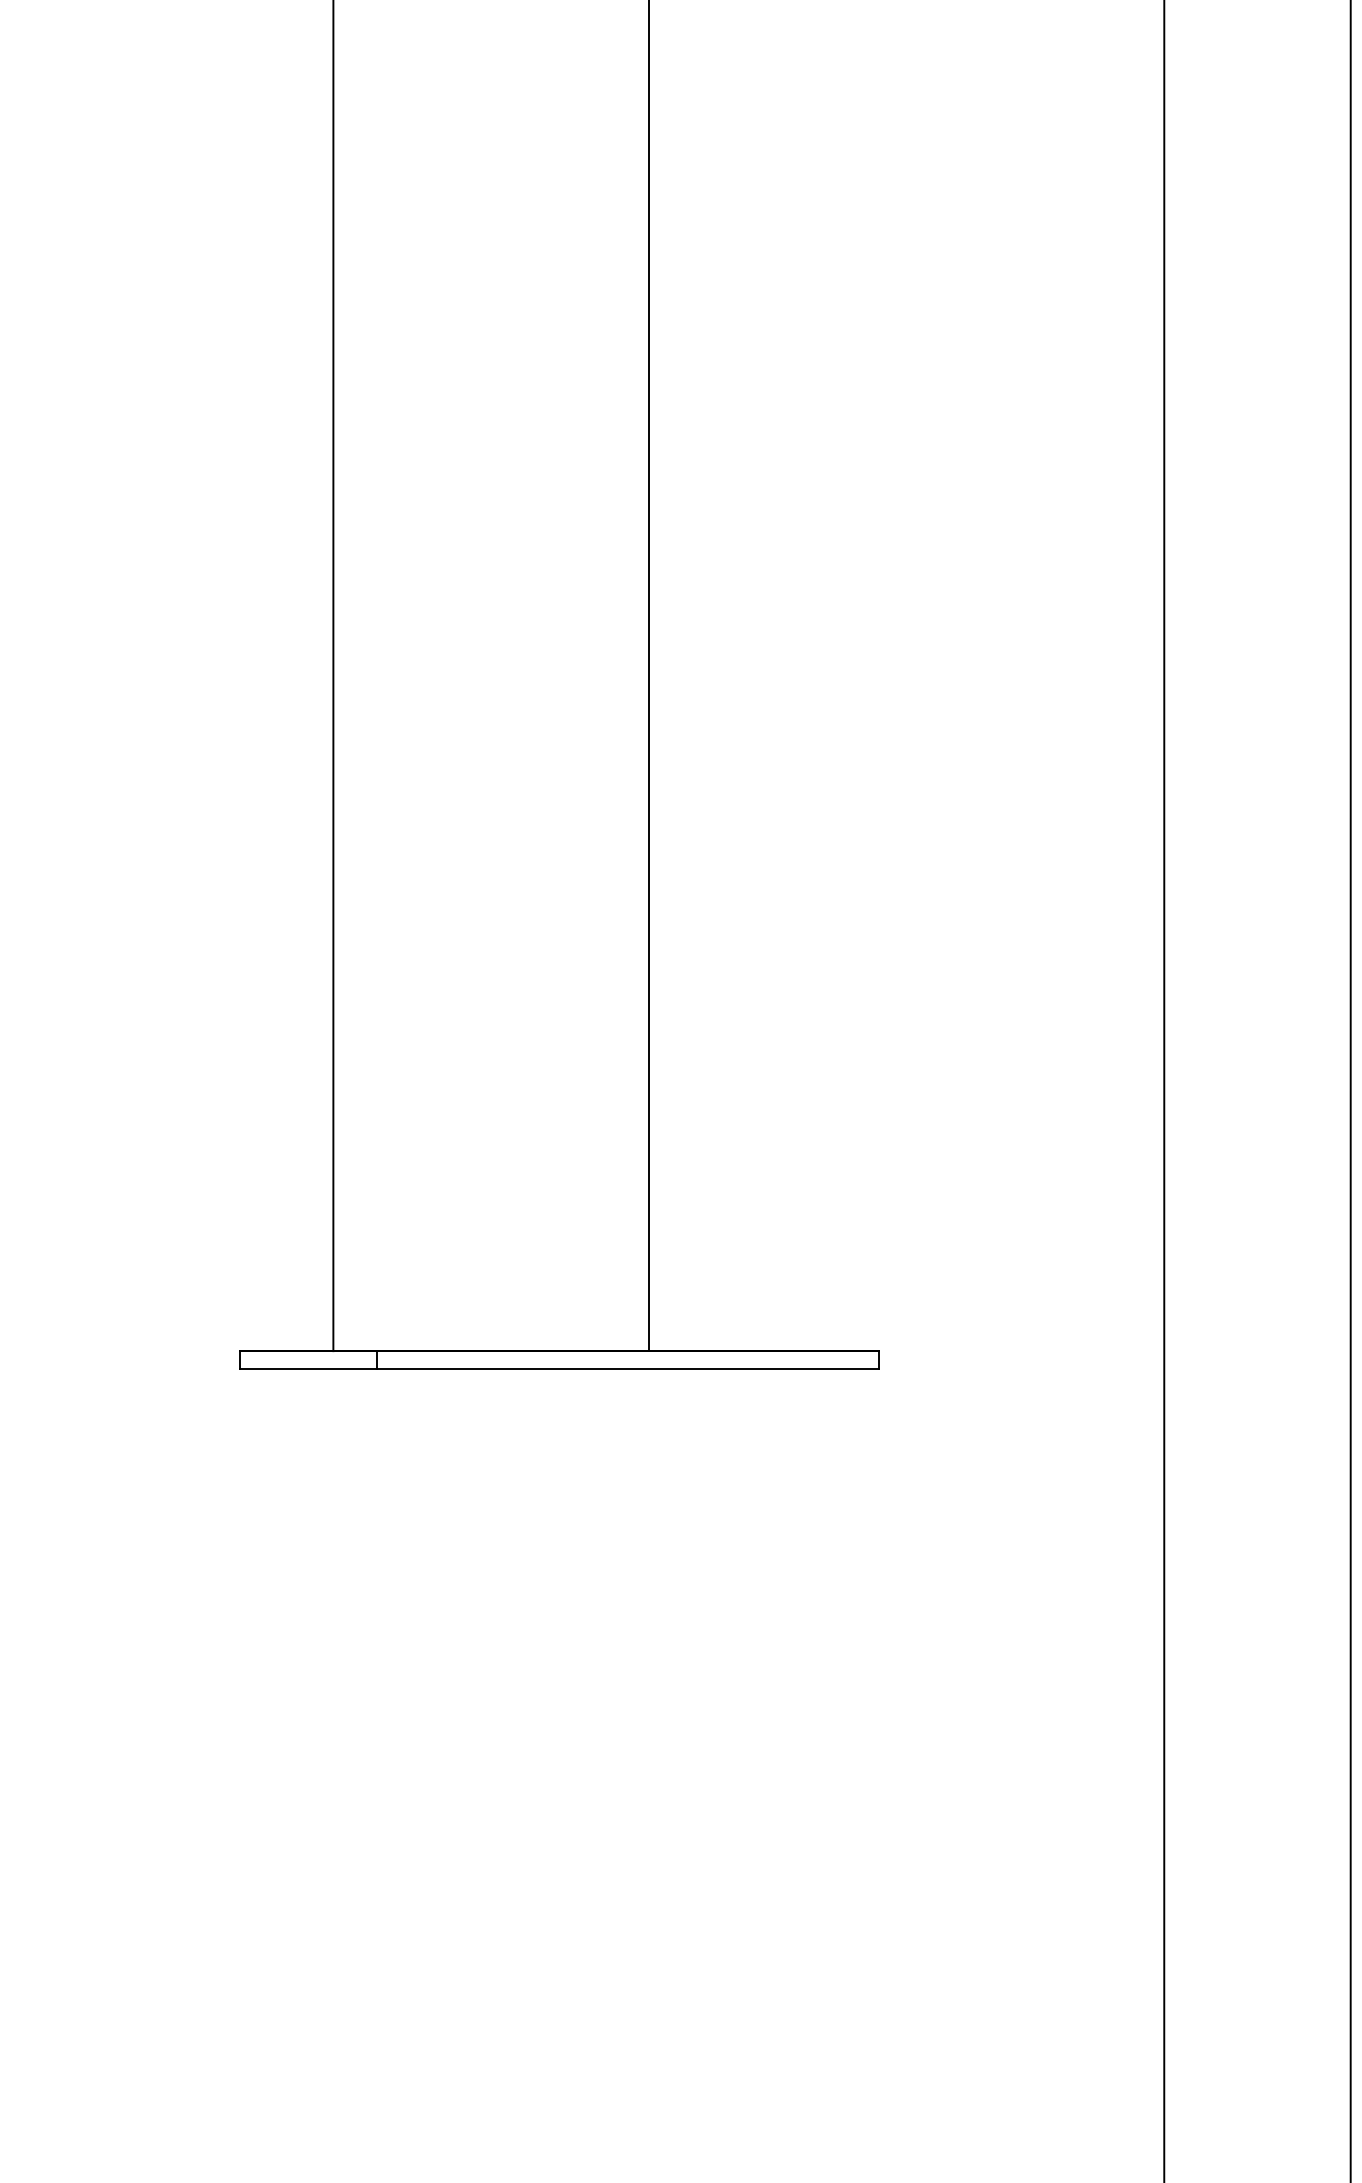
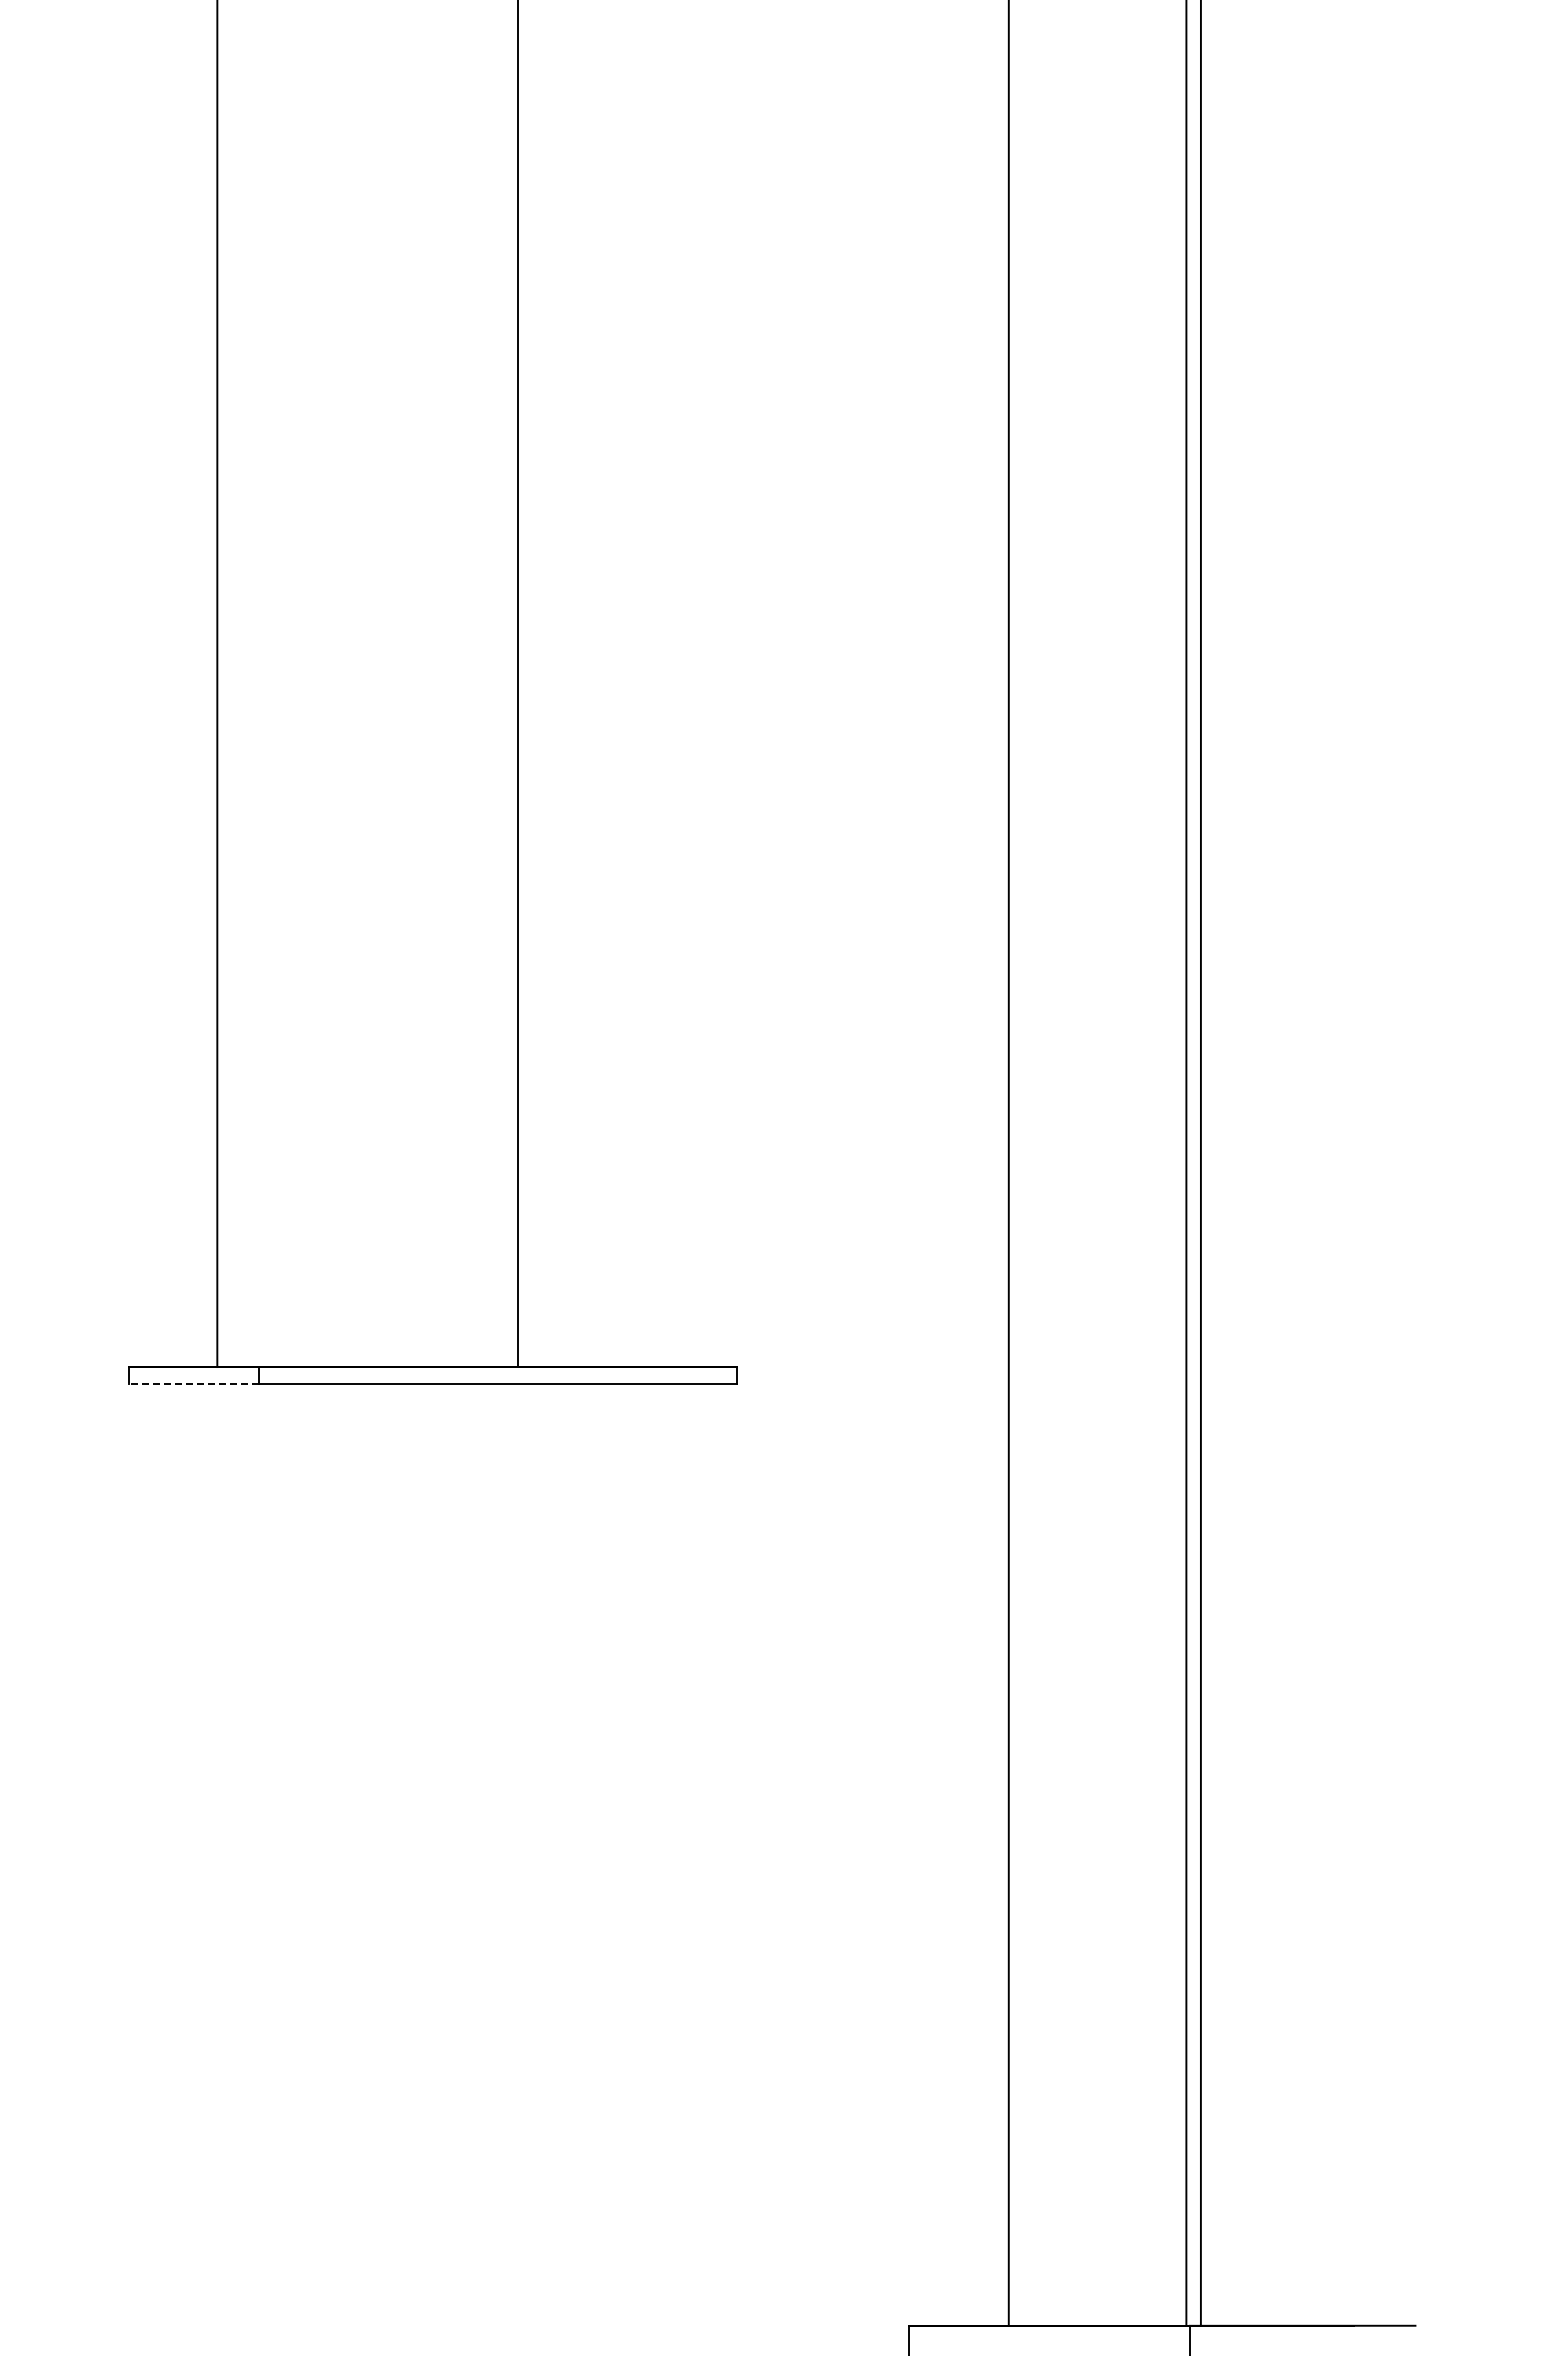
line: (308, 1369) -> (193, 1384), solid -> dashed

